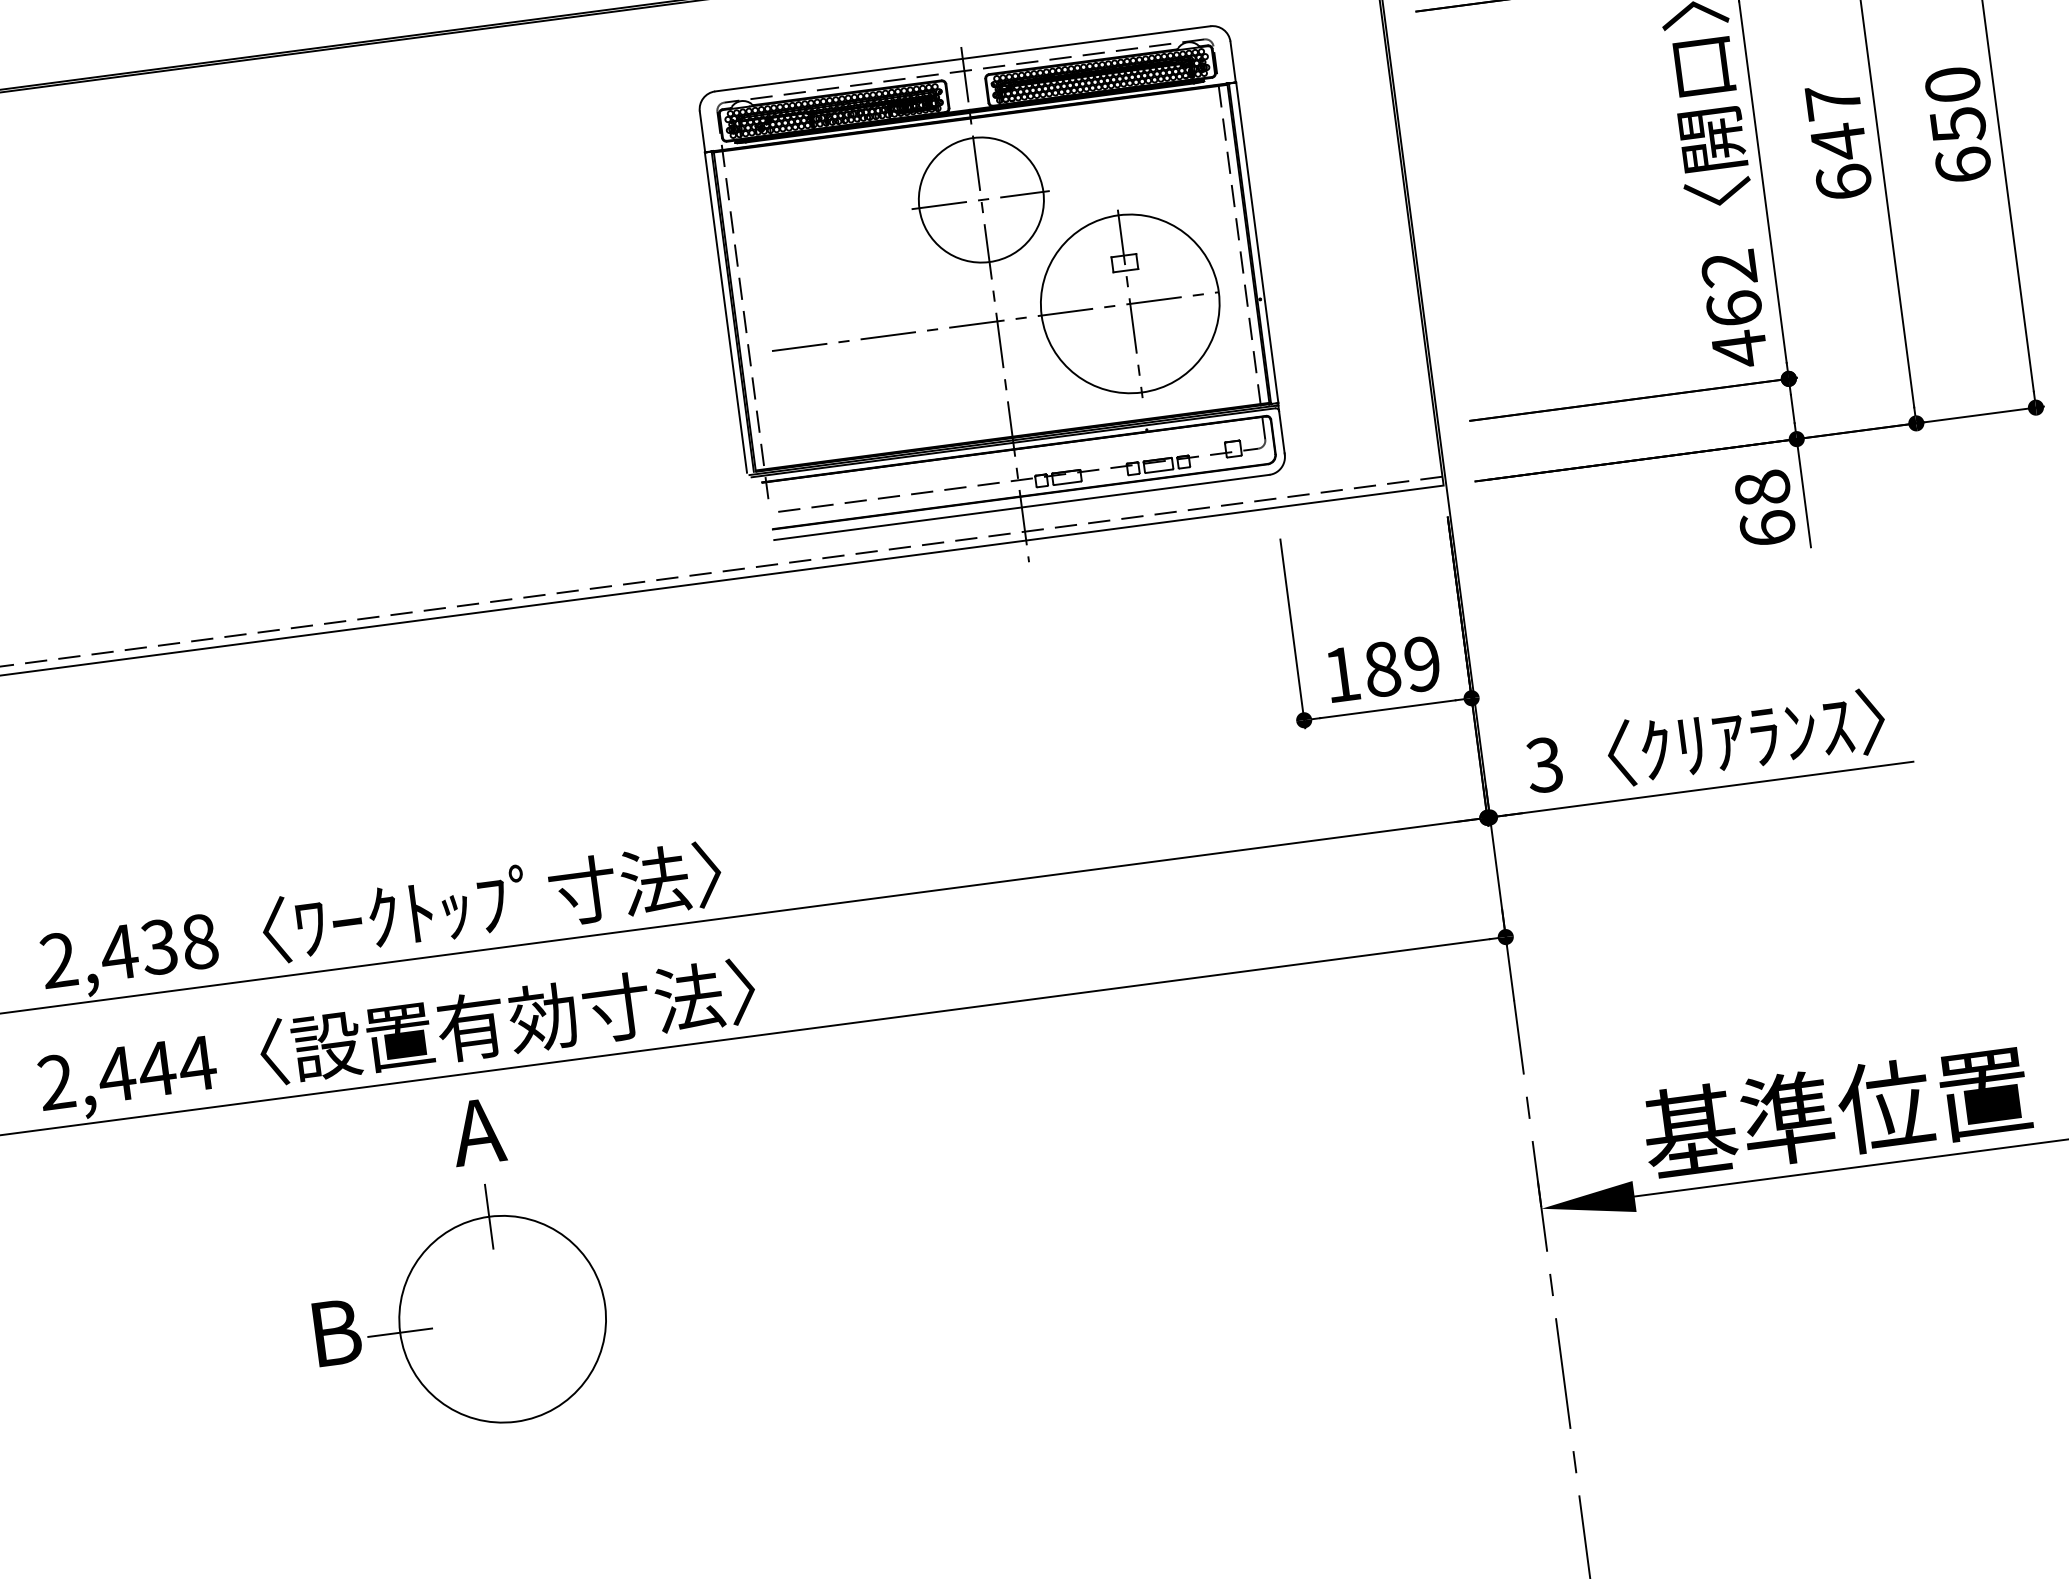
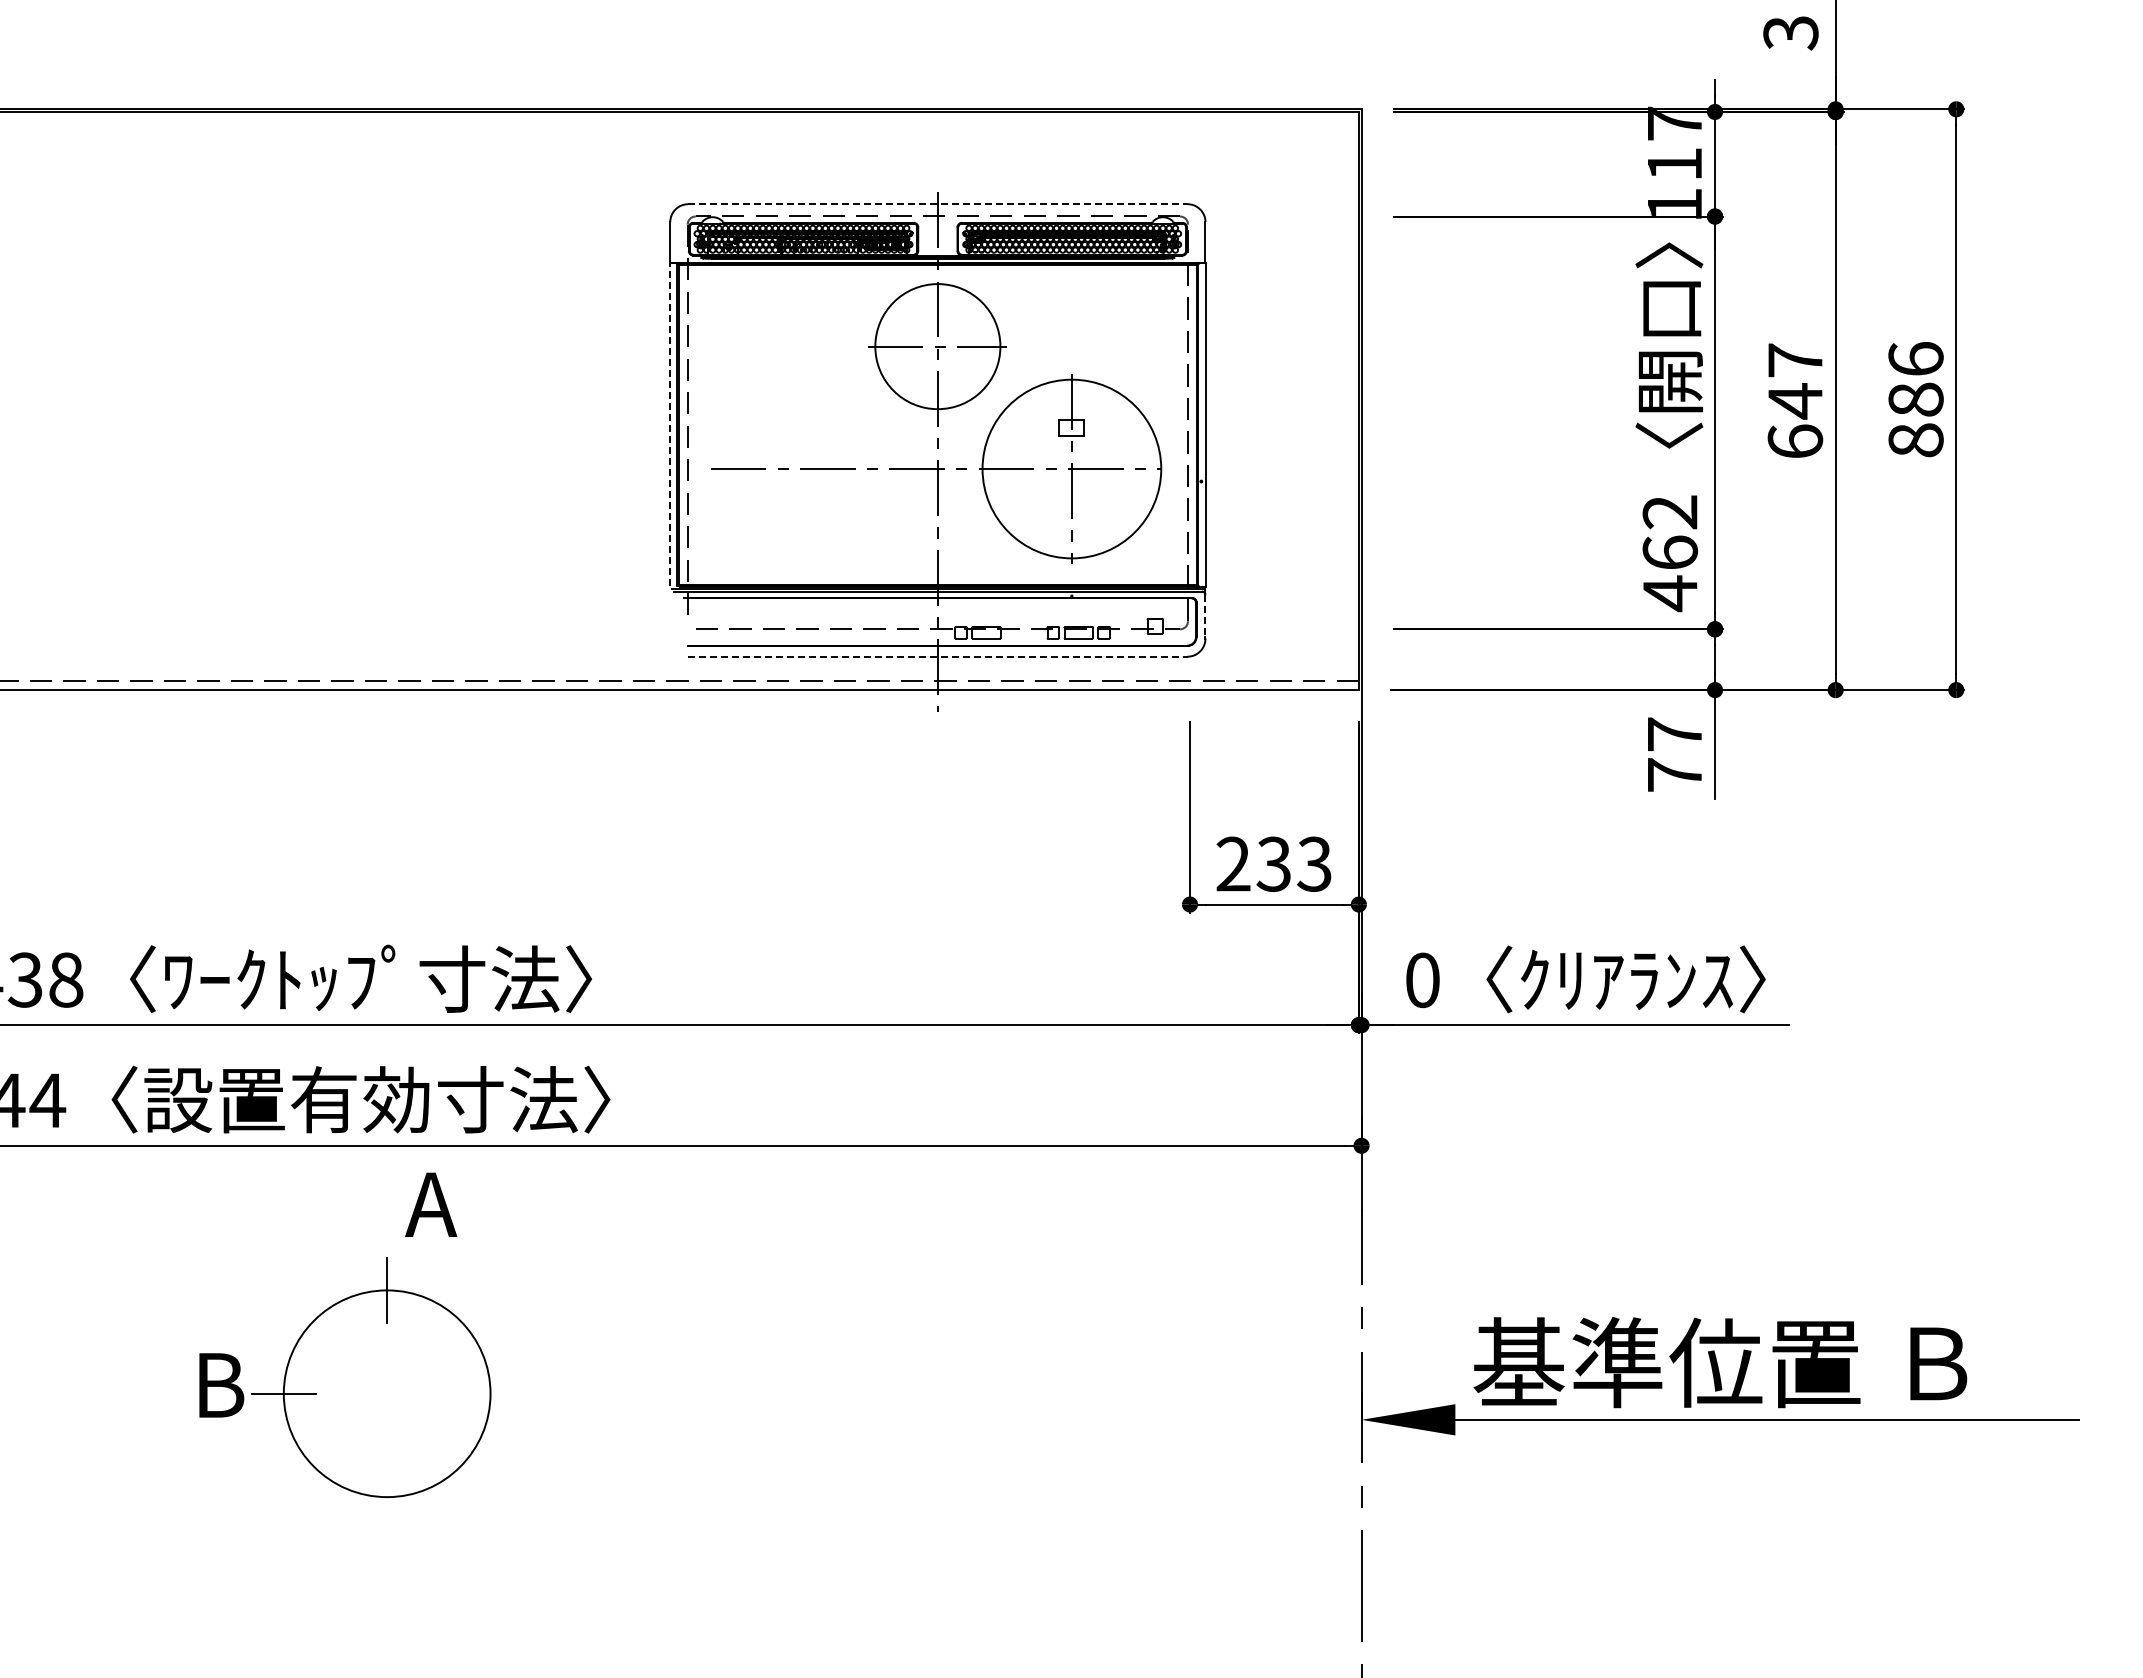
line: (962, 59) -> (937, 204), solid -> dashed
text: (1957, 124) -> (1915, 399), 650 -> 886
line: (725, 312) -> (669, 424), solid -> dashed
line: (1281, 432) -> (1205, 616), solid -> dashed
line: (1021, 507) -> (937, 656), solid -> dashed
text: (1764, 508) -> (1674, 754), 68 -> 77
text: (1381, 668) -> (1273, 863), 189 -> 233
text: (1544, 765) -> (1422, 980), 3 -> 0
text: (478, 1131) -> (431, 1204), moved
part: (459, 1308) -> (345, 1377), moved

